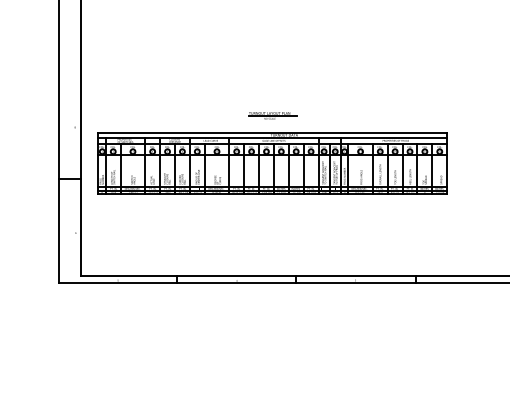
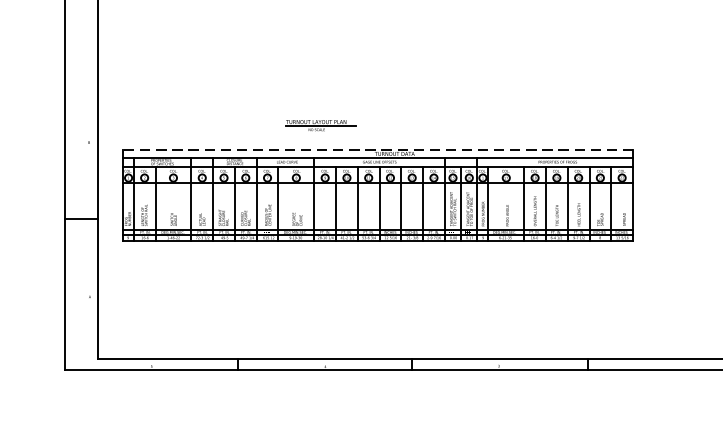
part: (272, 115) -> (320, 125), moved
line: (272, 132) -> (377, 149), solid -> dashed

